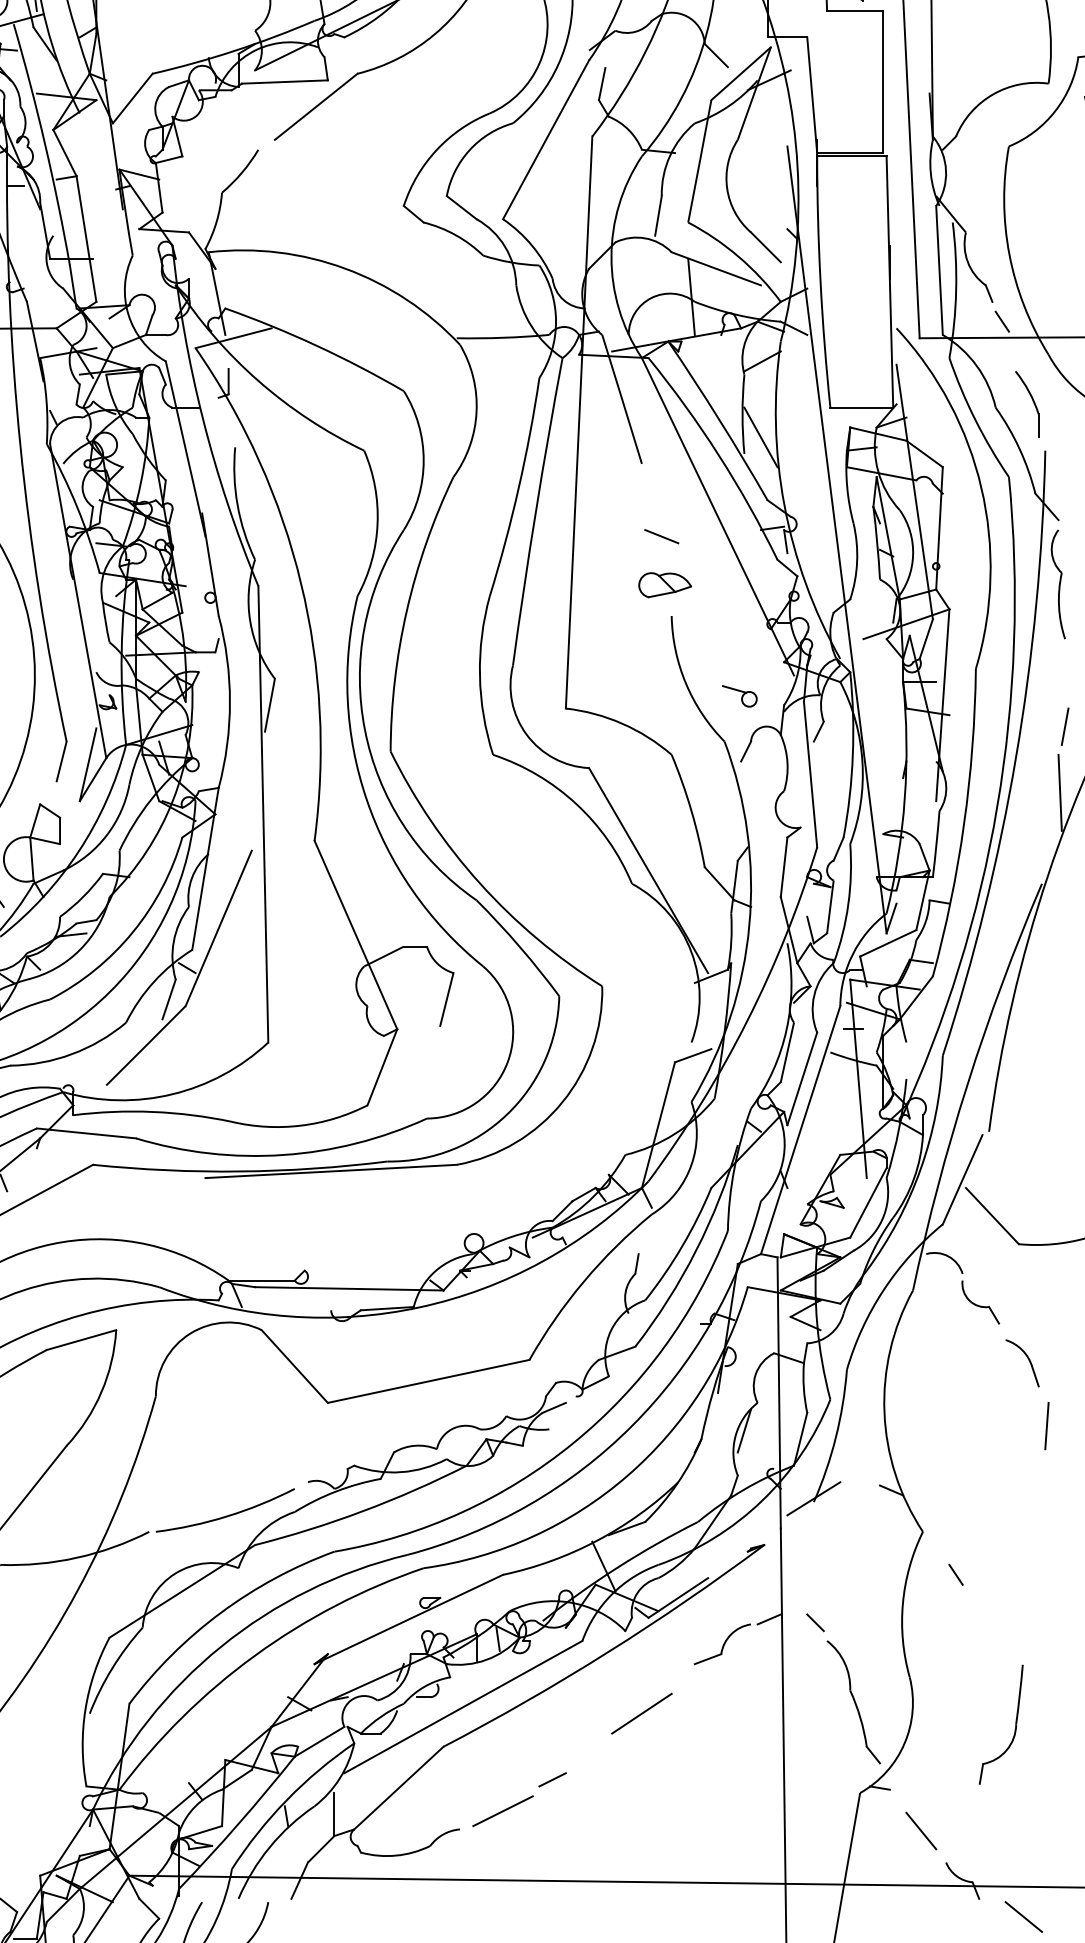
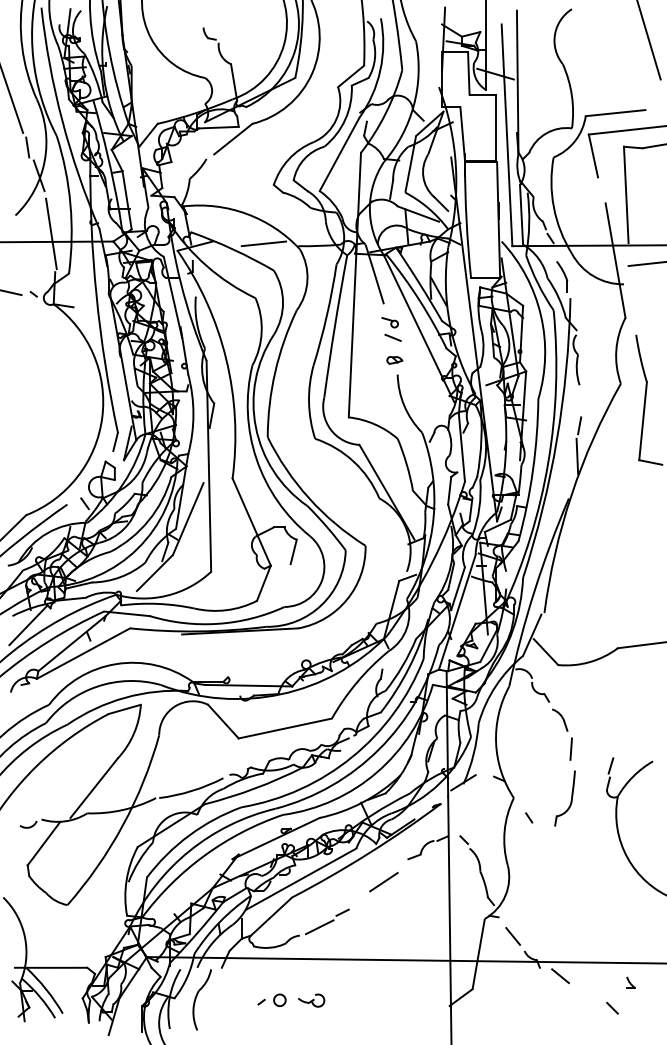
line: (381, 332) -> (263, 243), added
part: (664, 585) -> (394, 360), size x0.62
part: (738, 695) -> (389, 322), moved
part: (1012, 1729) -> (570, 800), moved

